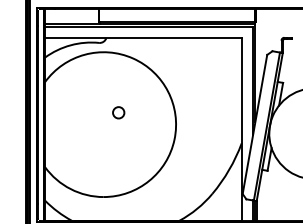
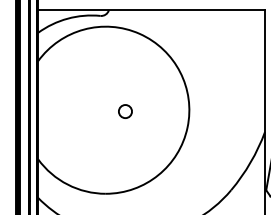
circle: (118, 112) -> (125, 111), moved

